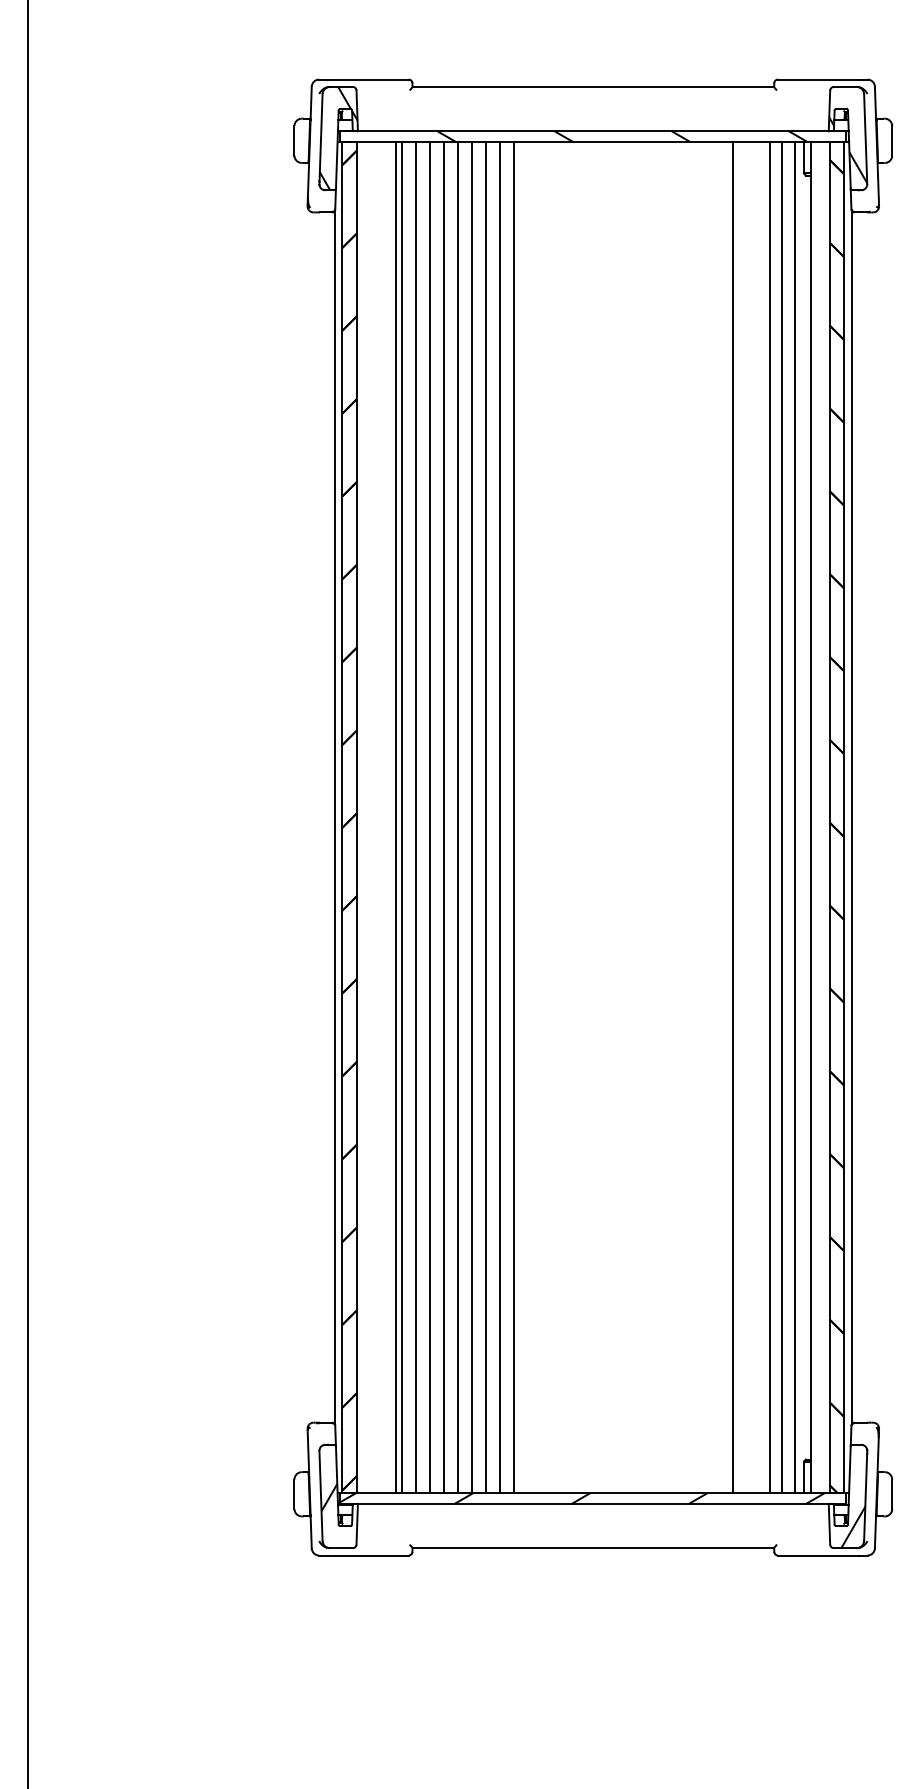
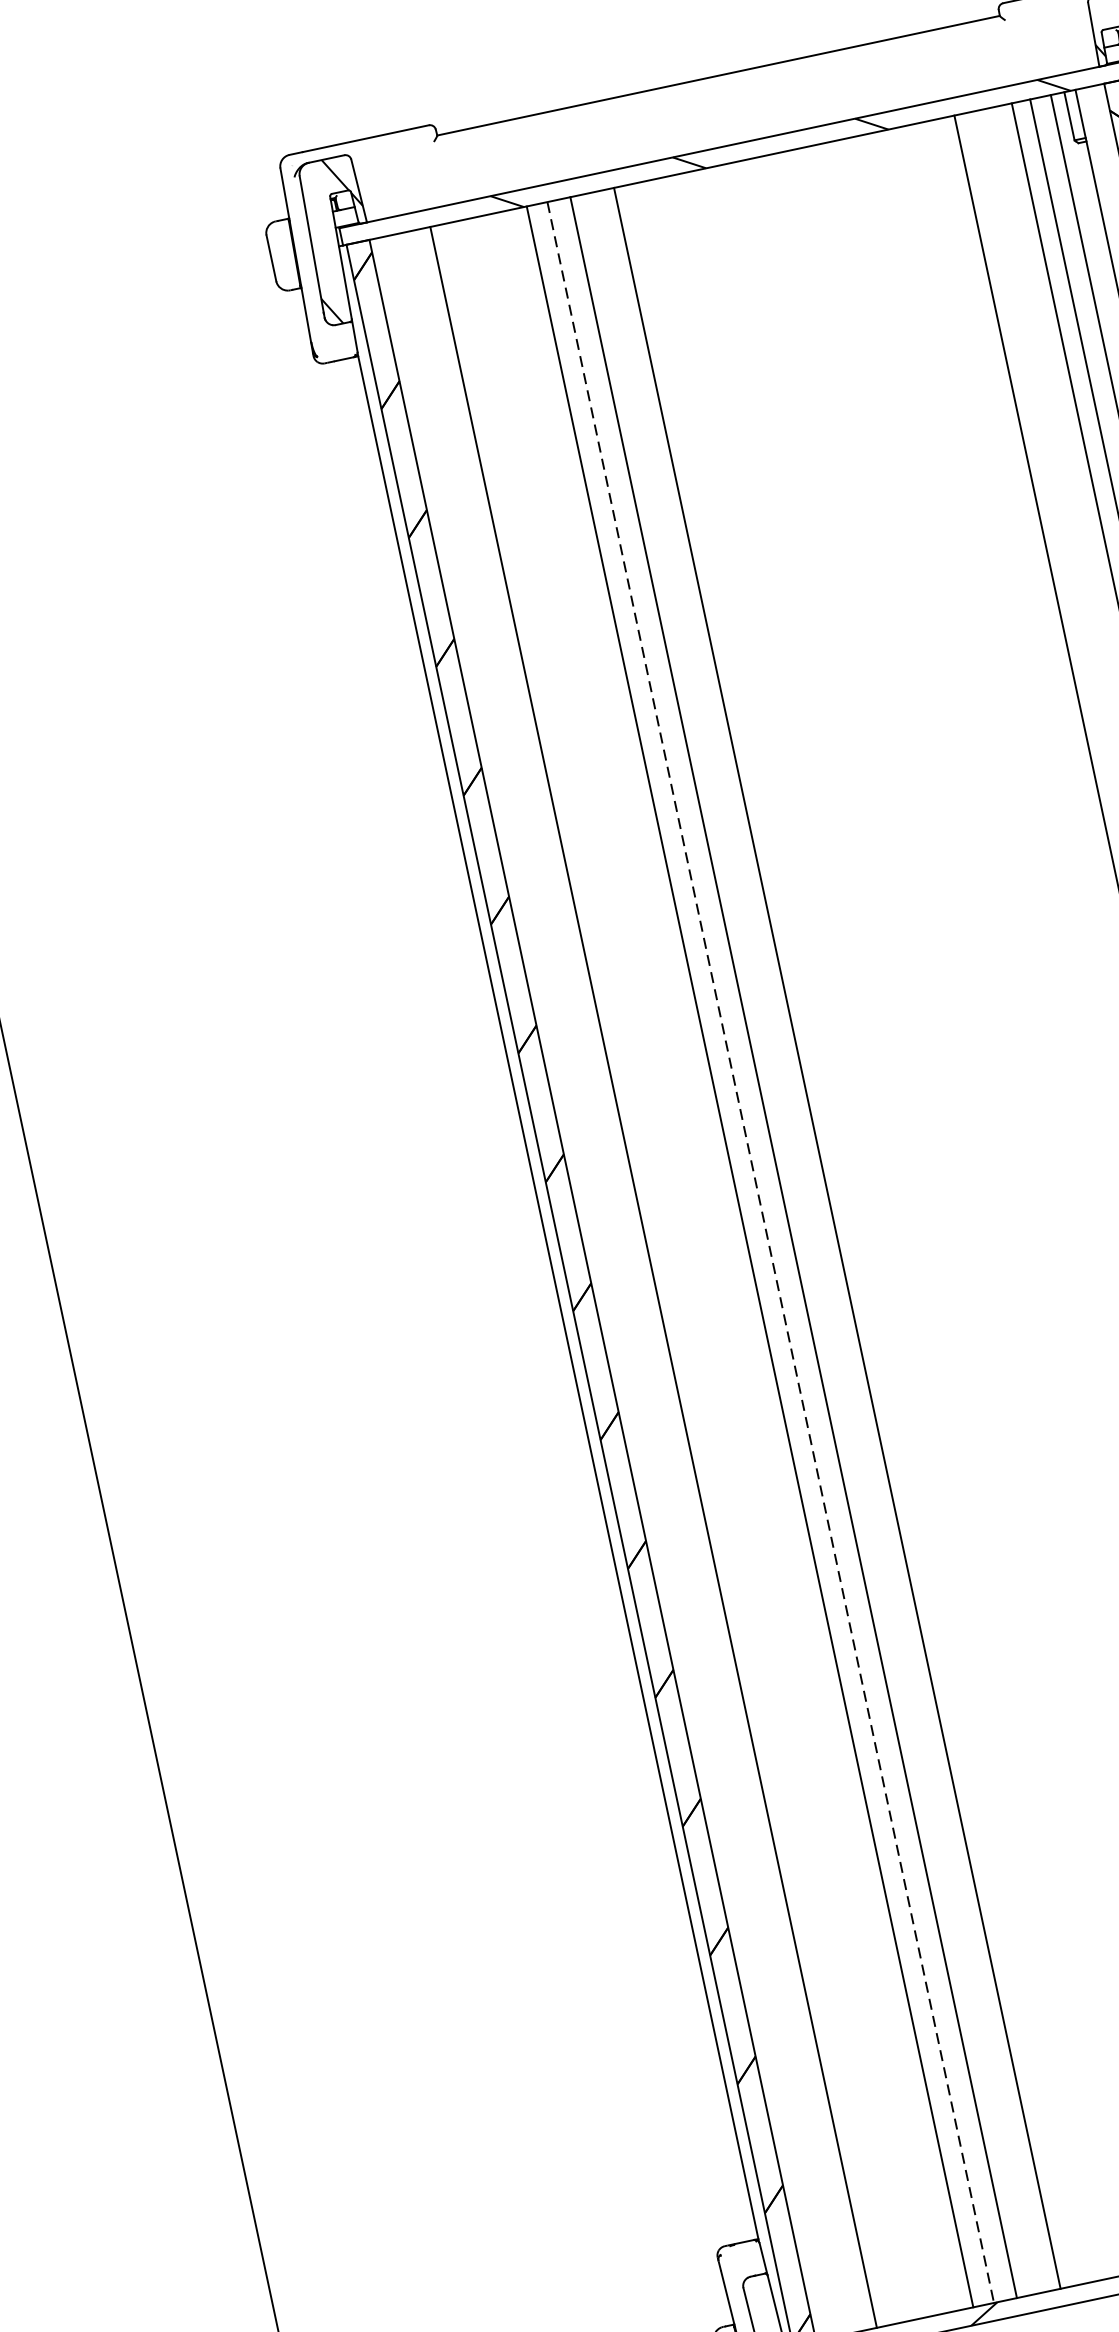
line: (402, 817) -> (663, 1275), removed
line: (415, 817) -> (683, 1270), removed
line: (430, 817) -> (706, 1266), removed
line: (443, 817) -> (727, 1261), removed
line: (499, 817) -> (814, 1243), removed
line: (471, 818) -> (770, 1254), solid -> dashed

